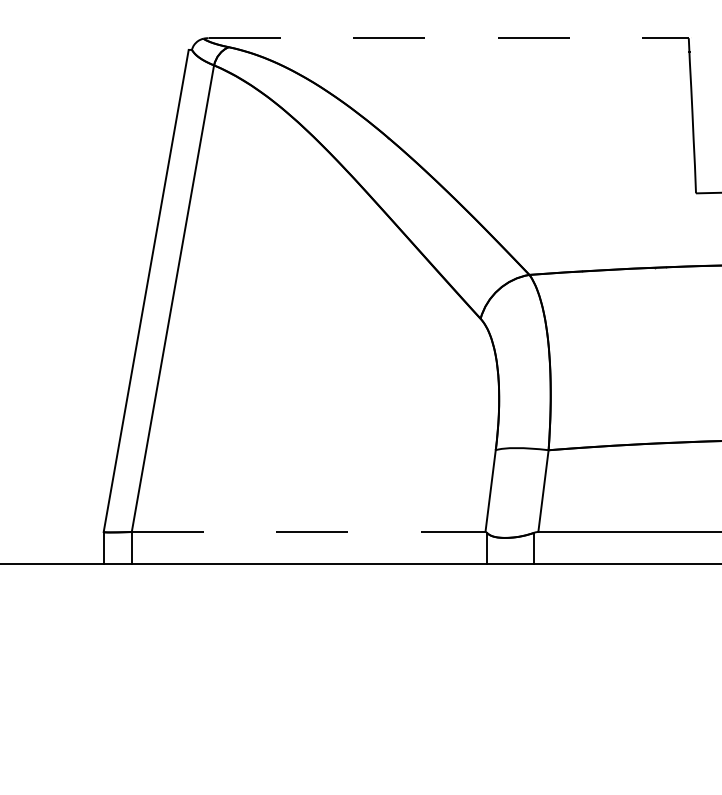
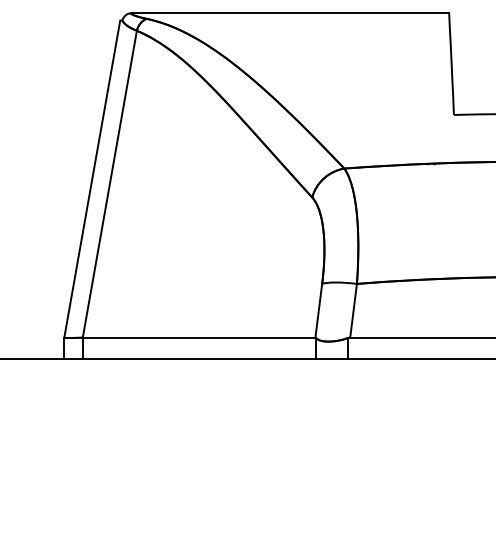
line: (449, 37) -> (291, 12), dashed -> solid
line: (309, 531) -> (199, 337), dashed -> solid

